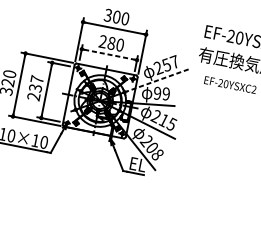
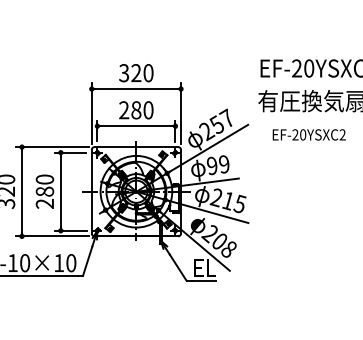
text: (116, 17) -> (136, 73), 300 -> 320
line: (109, 54) -> (136, 126), dashed -> solid
line: (157, 80) -> (208, 148), dashed -> solid
text: (36, 83) -> (44, 185), 237 -> 280

